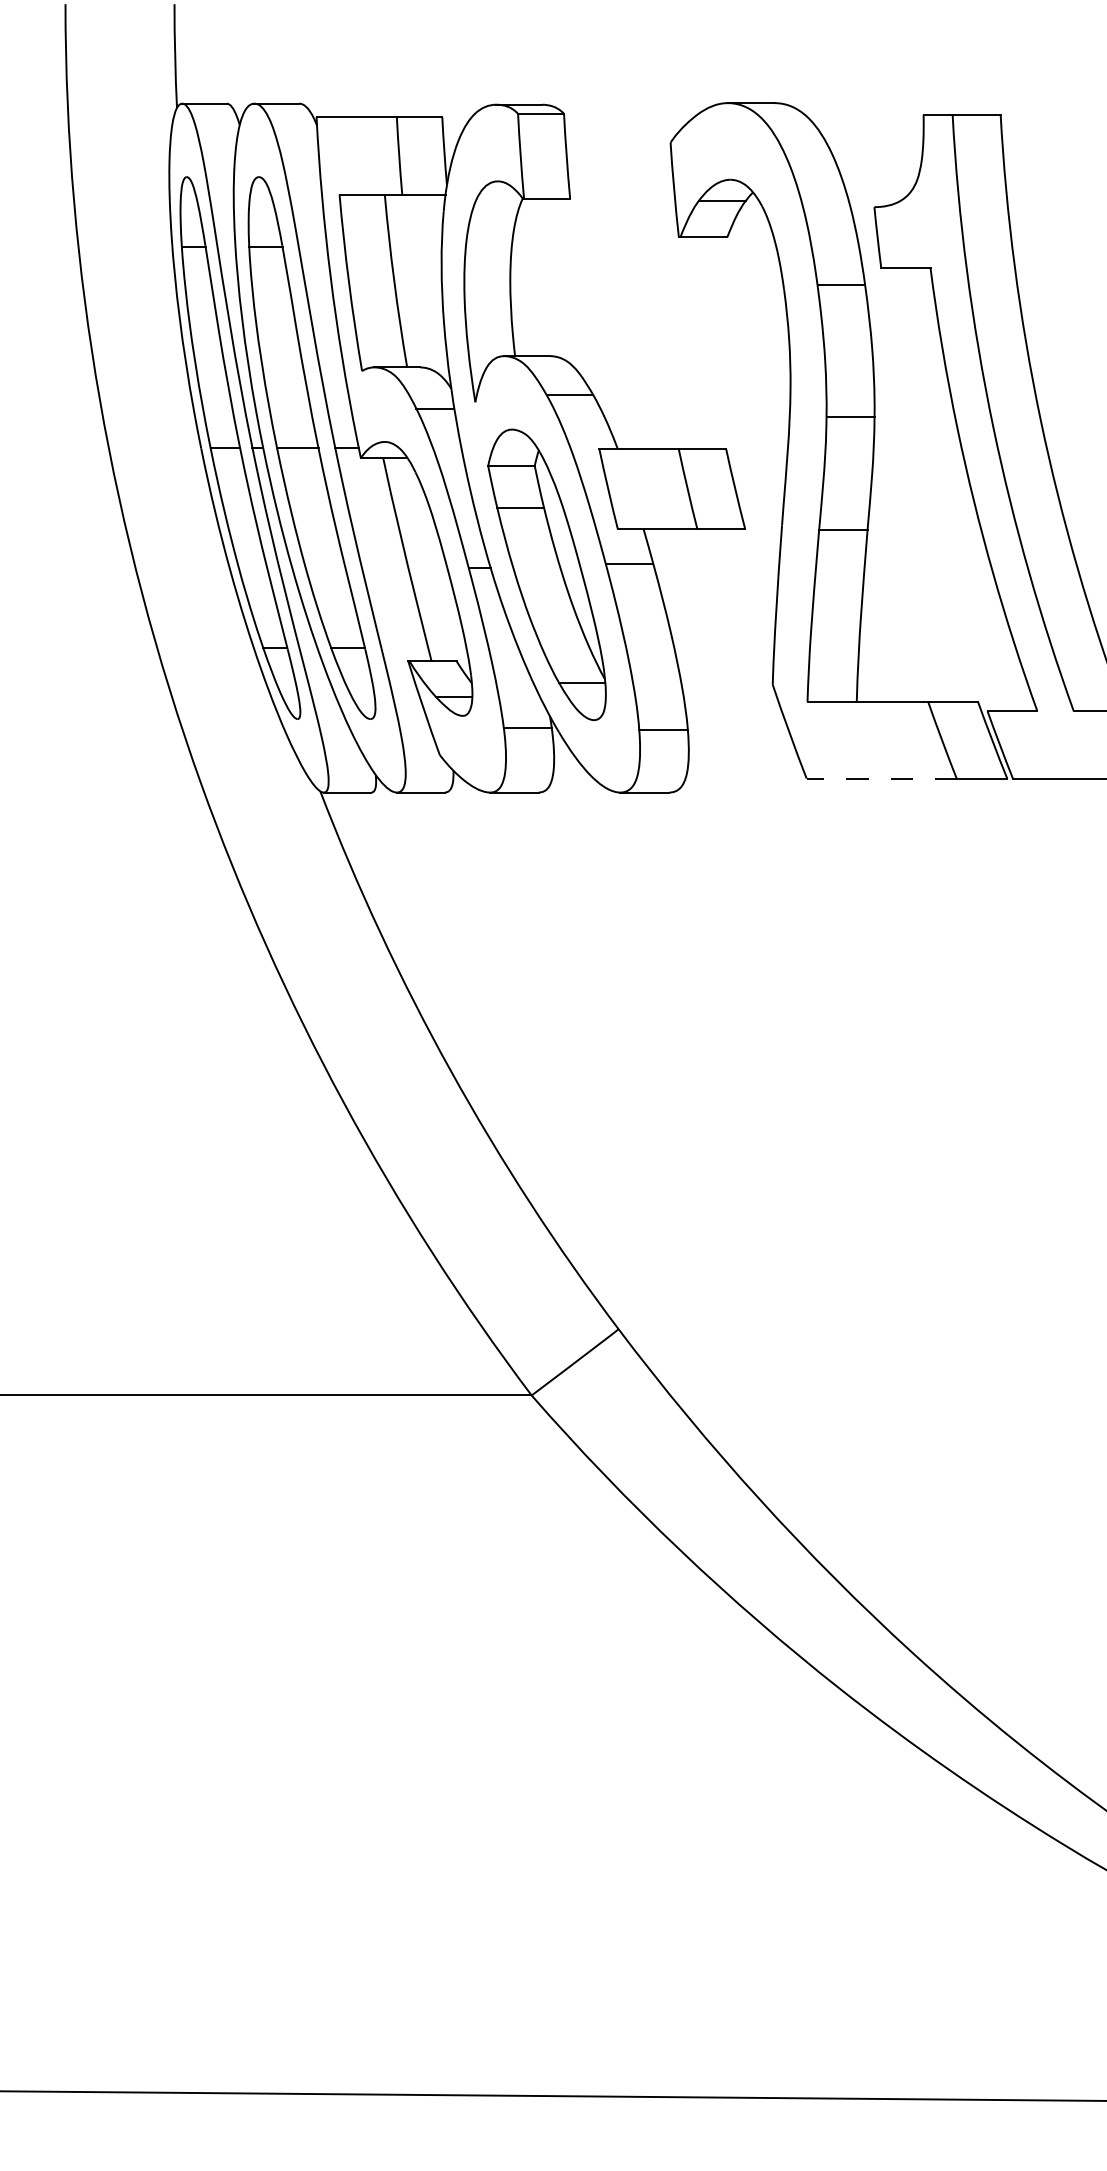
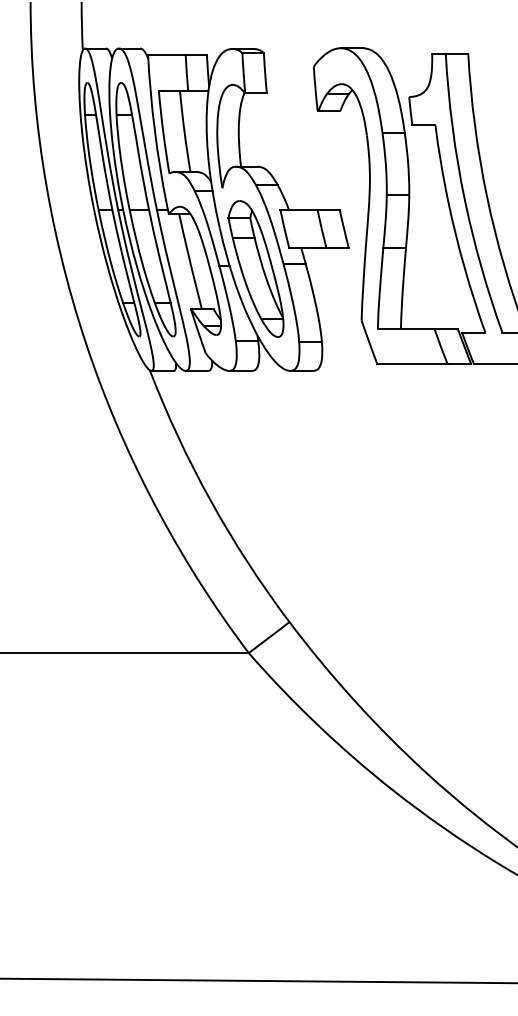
line: (881, 778) -> (412, 364), dashed -> solid

